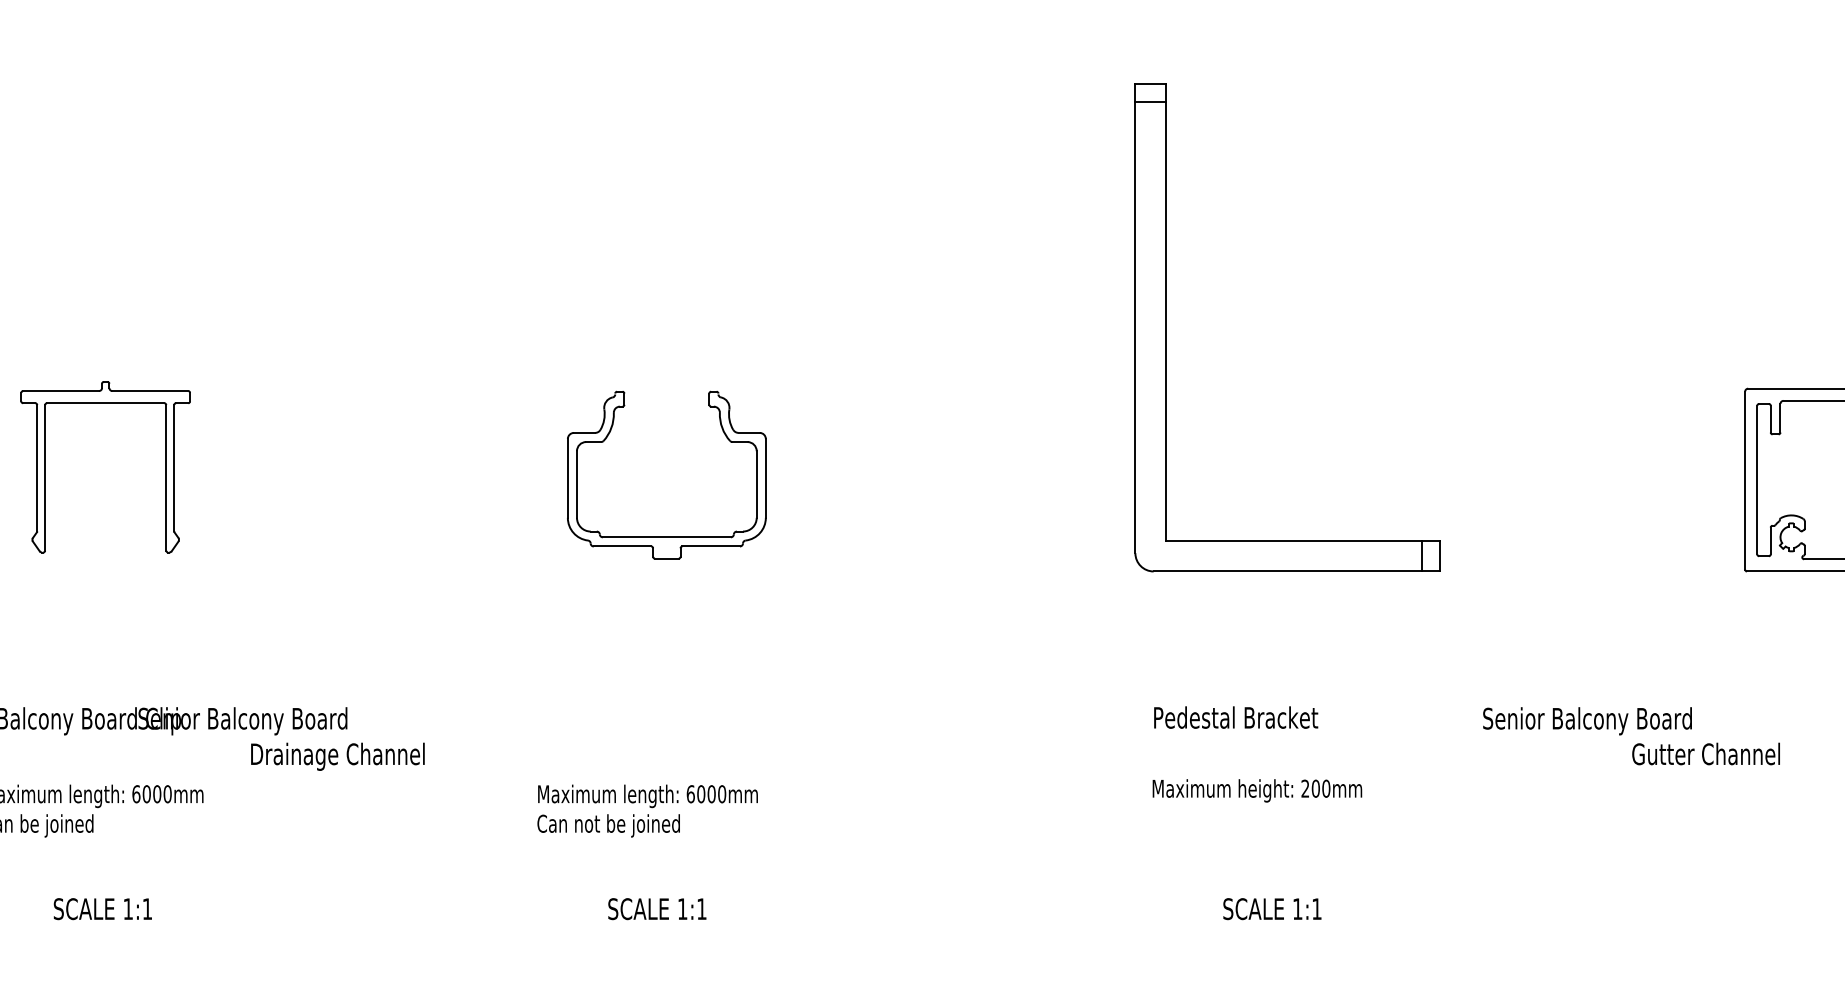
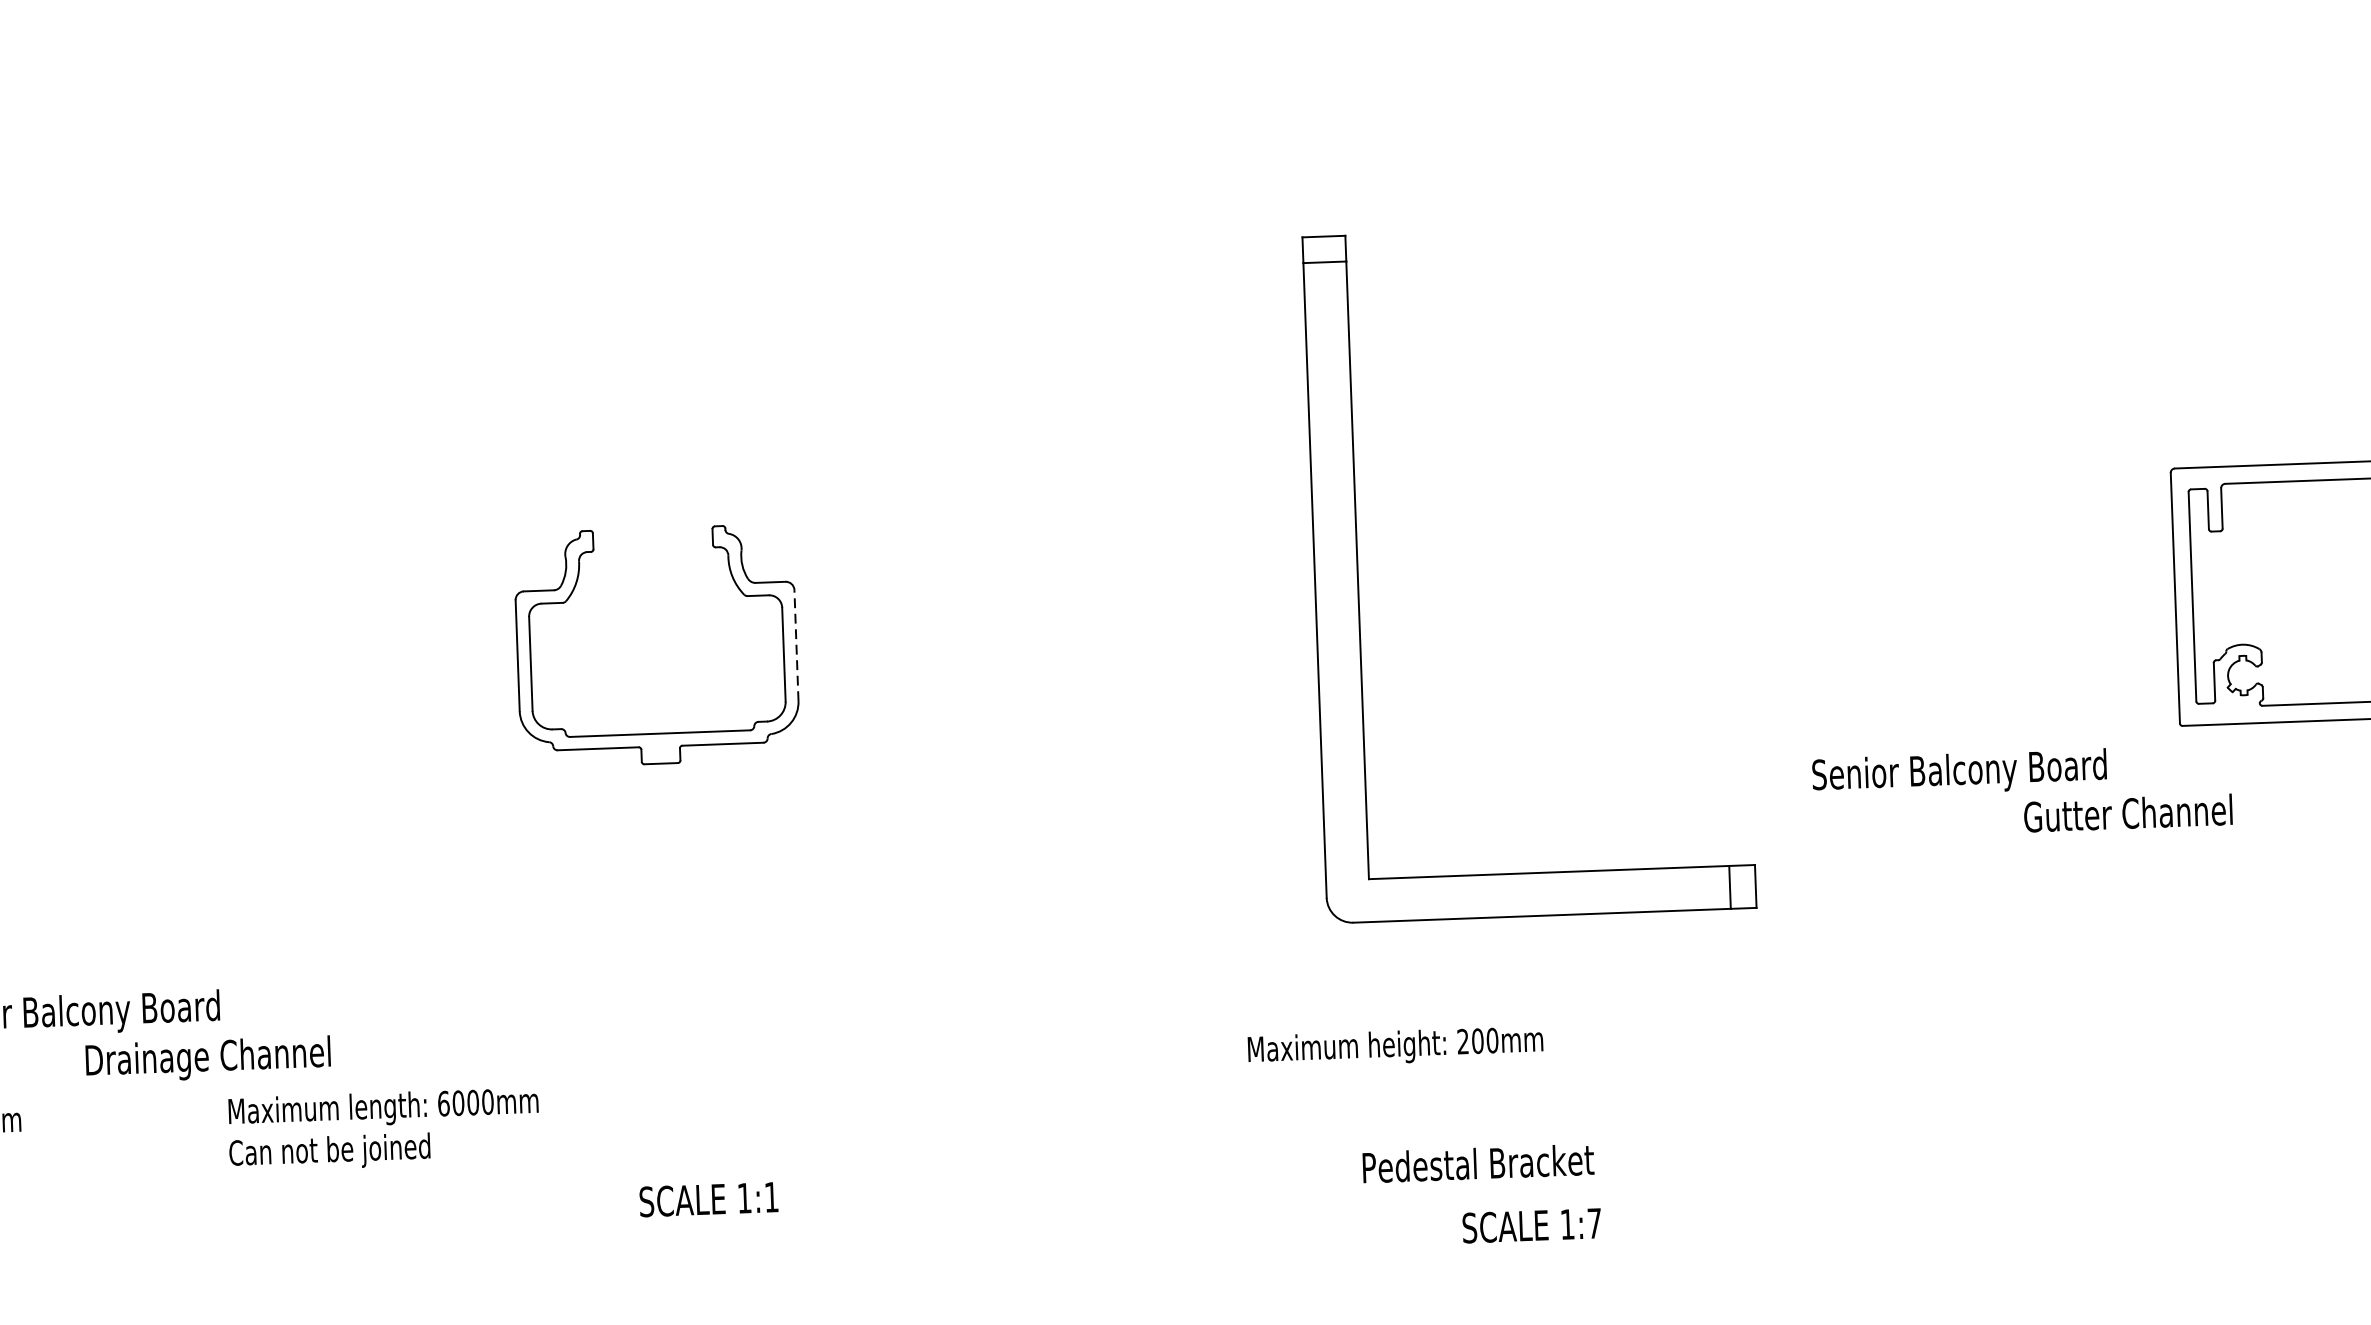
part: (1166, 327) -> (1358, 578), moved
line: (765, 477) -> (795, 644), solid -> dashed
text: (1236, 717) -> (1478, 1163), moved
text: (1631, 736) -> (2022, 792), moved
text: (1257, 790) -> (1395, 1046), moved
text: (647, 810) -> (383, 1128), moved
text: (1316, 908) -> (1593, 1222), 1:1 -> 1:7
text: (657, 909) -> (709, 1200), moved

